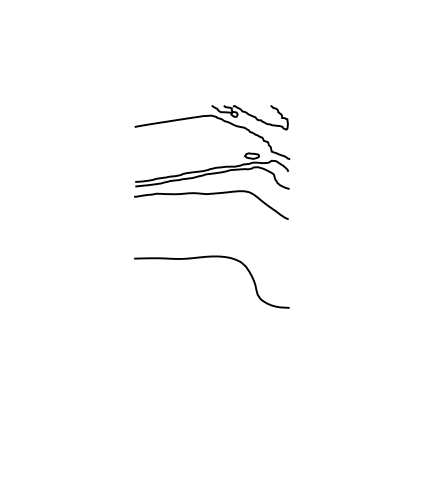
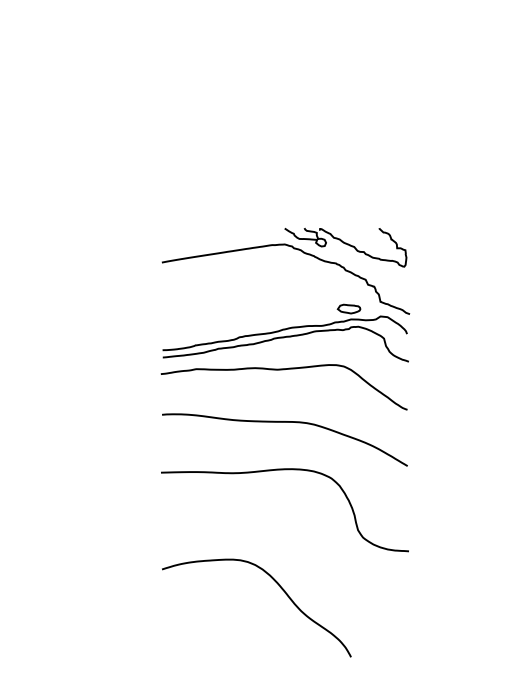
curve: (211, 227) -> (284, 422), added
curve: (209, 332) -> (281, 590), added

